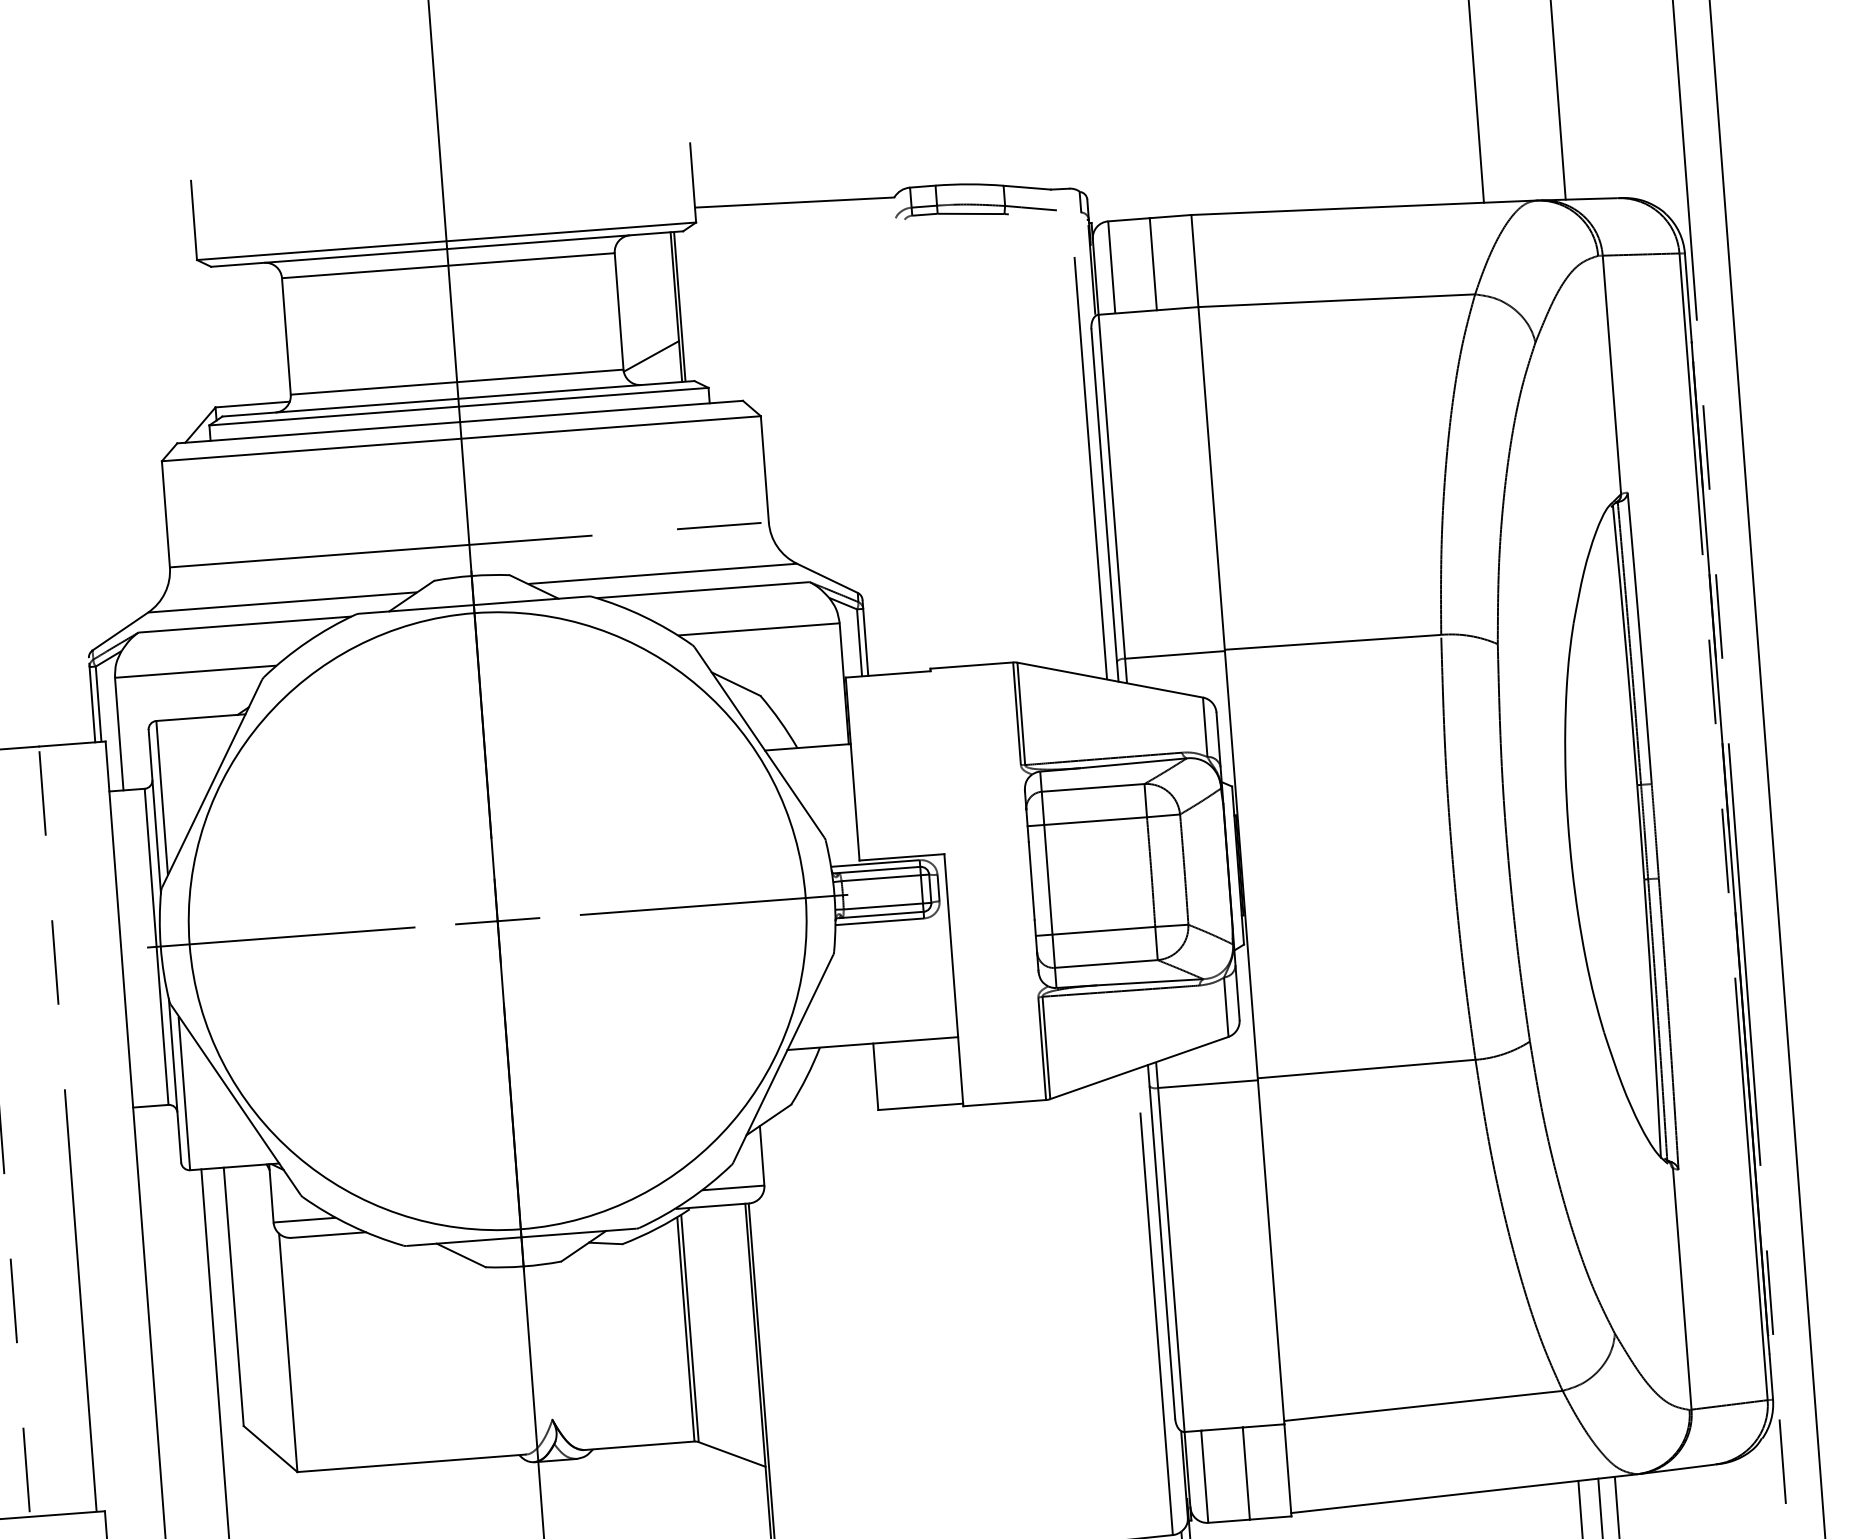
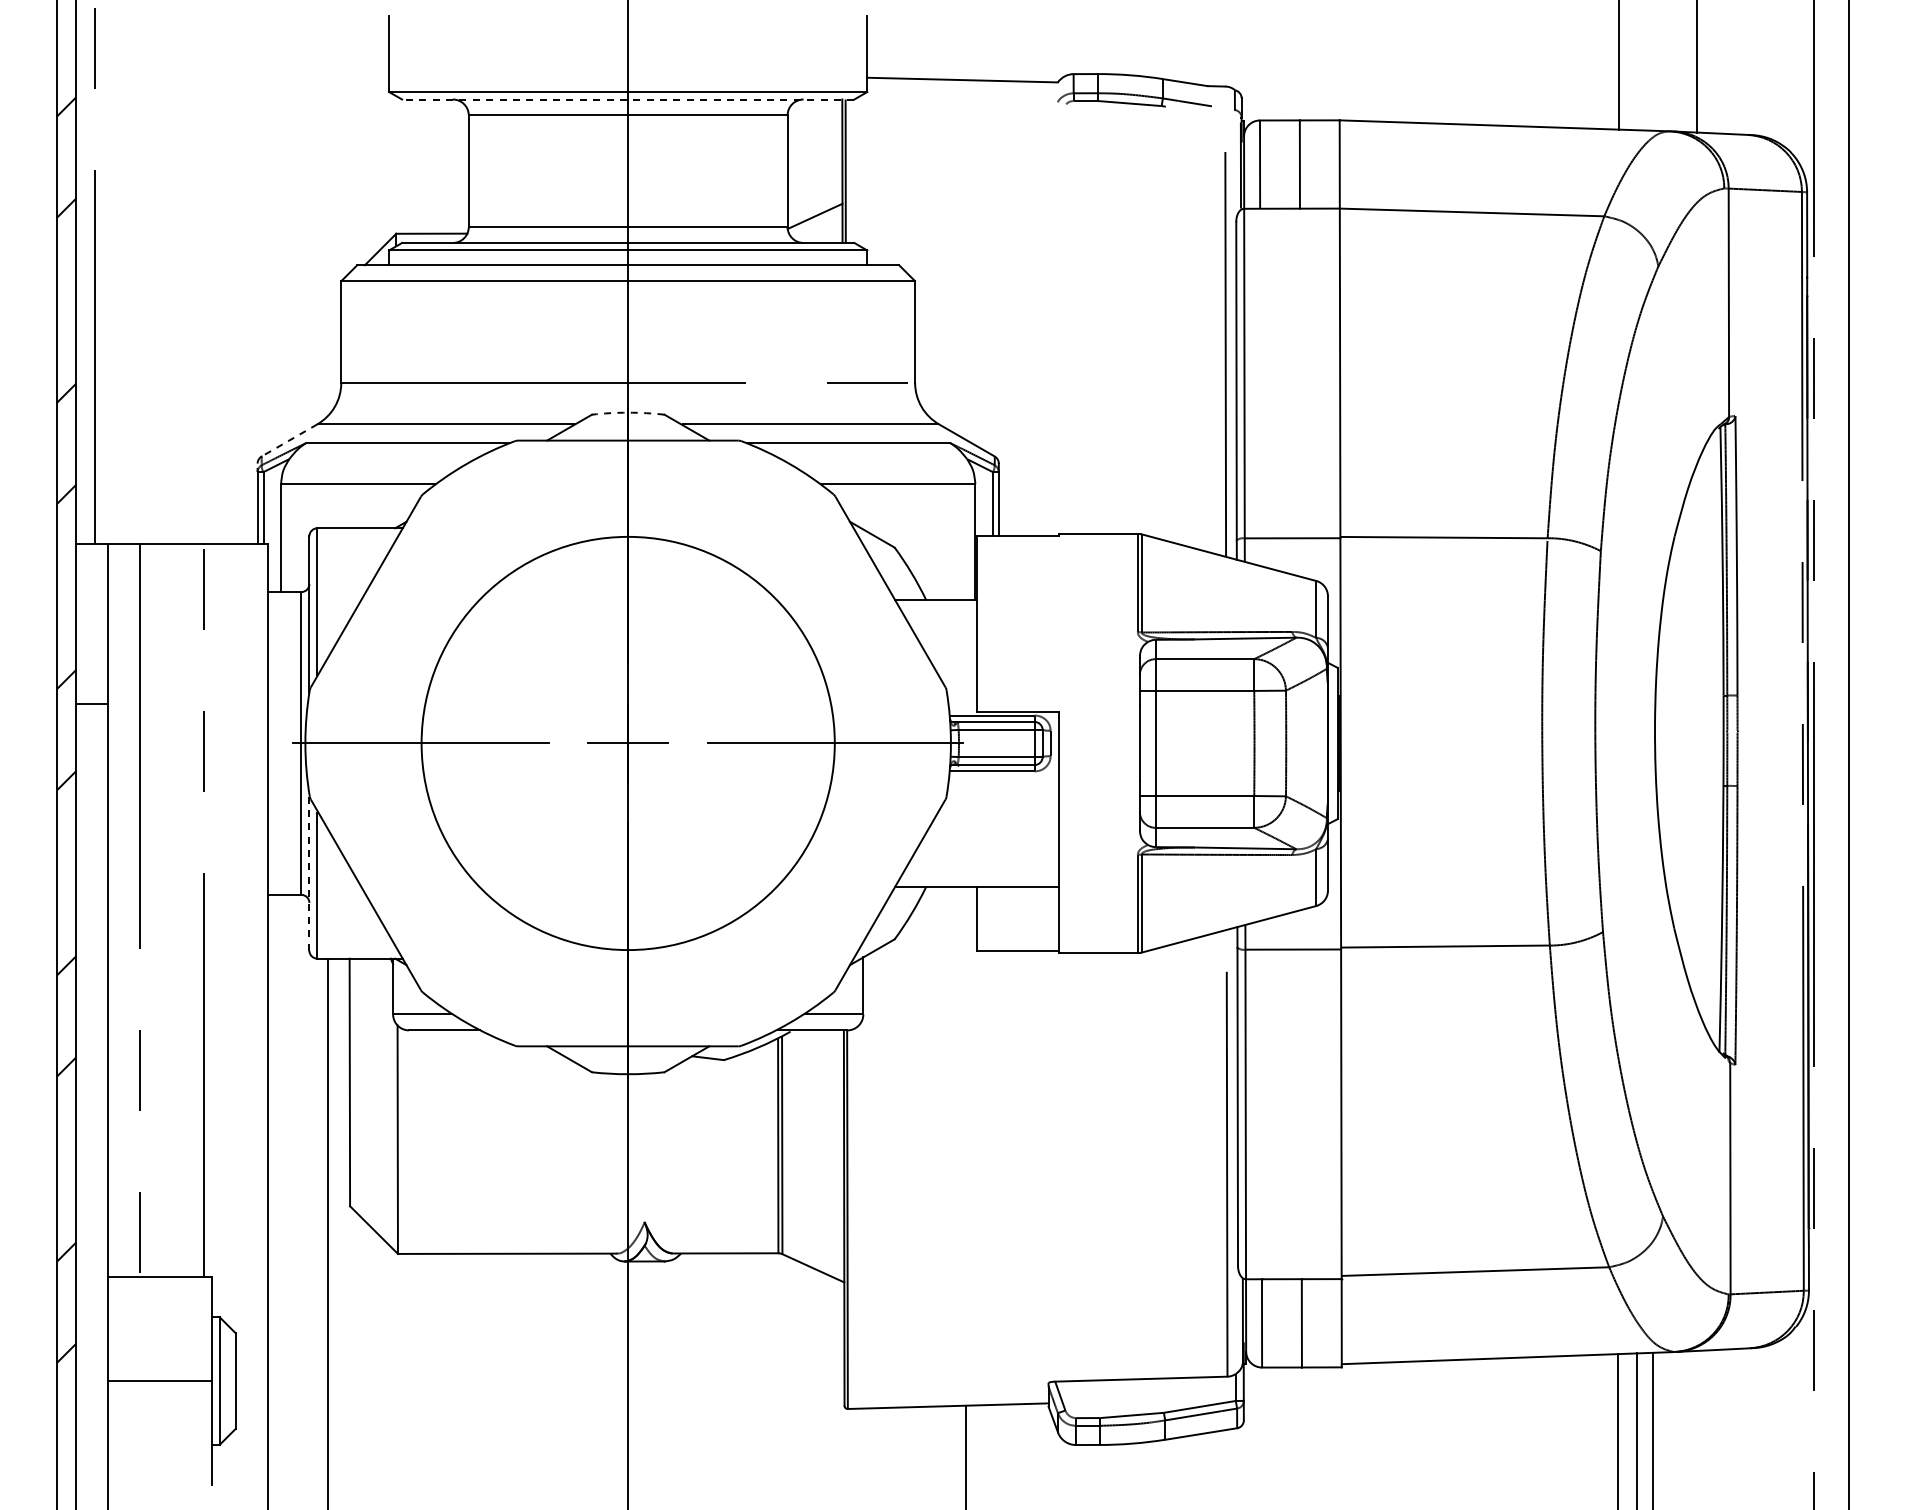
line: (446, 249) -> (627, 99), solid -> dashed
arc: (472, 575) -> (628, 412), solid -> dashed
line: (120, 631) -> (289, 440), solid -> dashed
circle: (497, 921) -> (628, 743), size x0.7
line: (175, 1079) -> (309, 871), solid -> dashed

